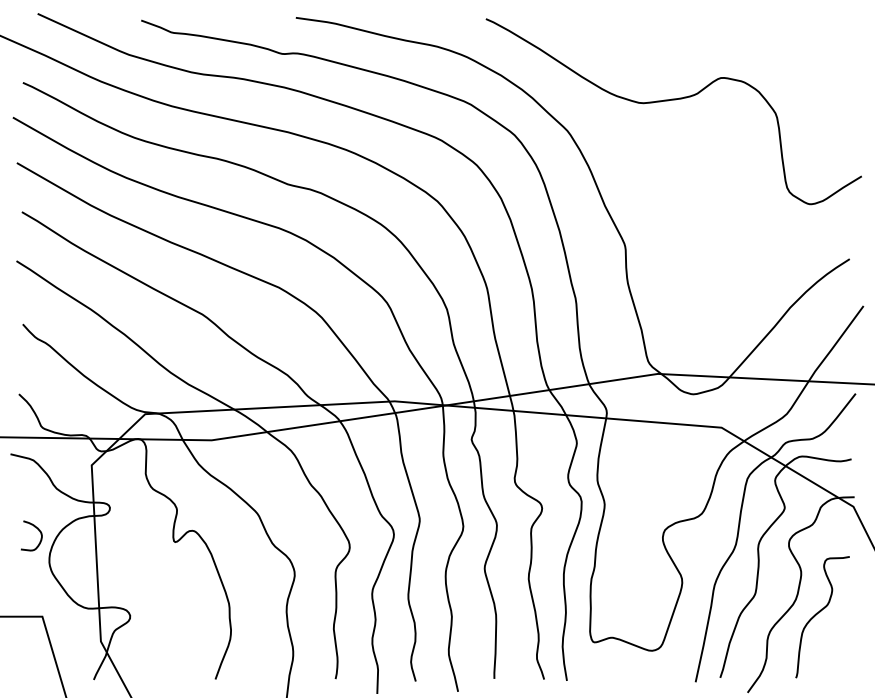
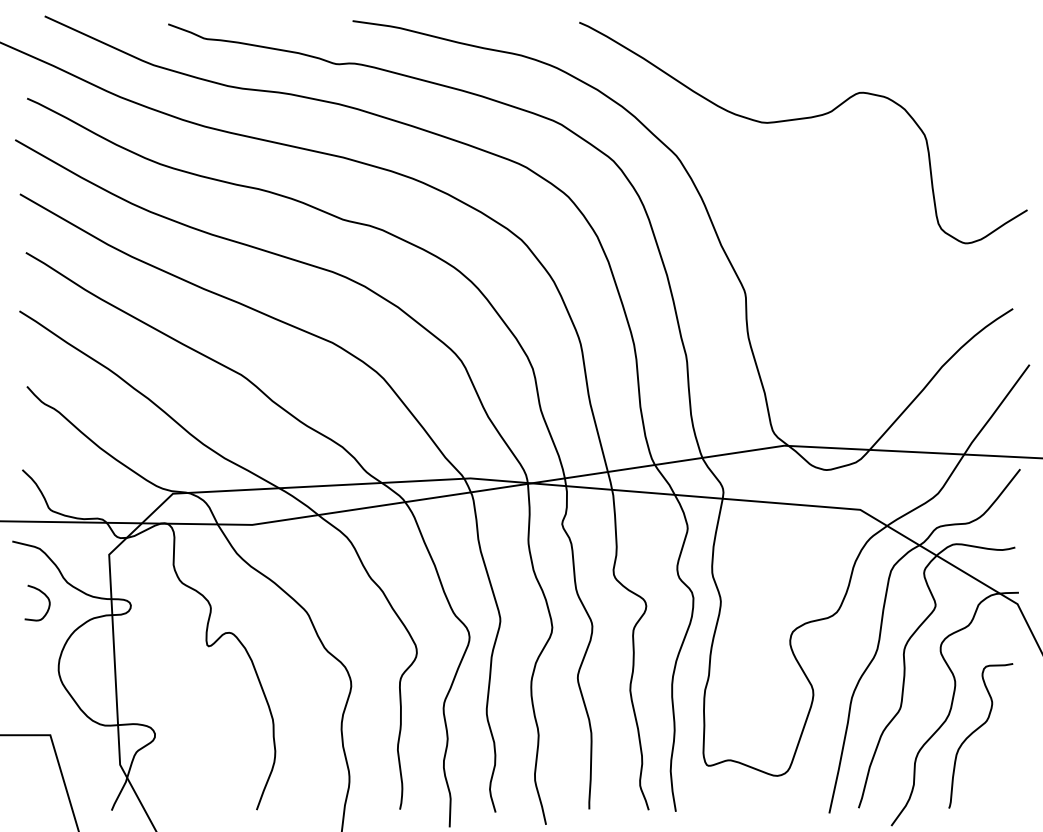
curve: (37, 529) -> (44, 595), moved

